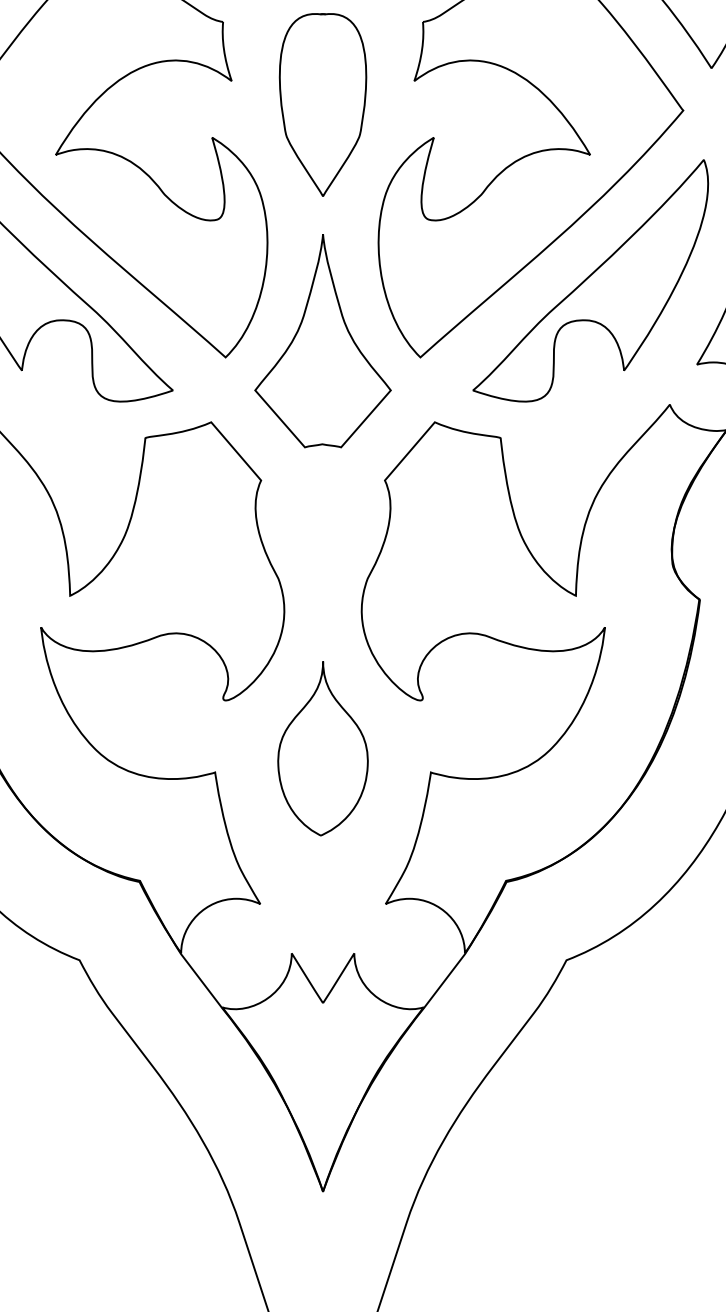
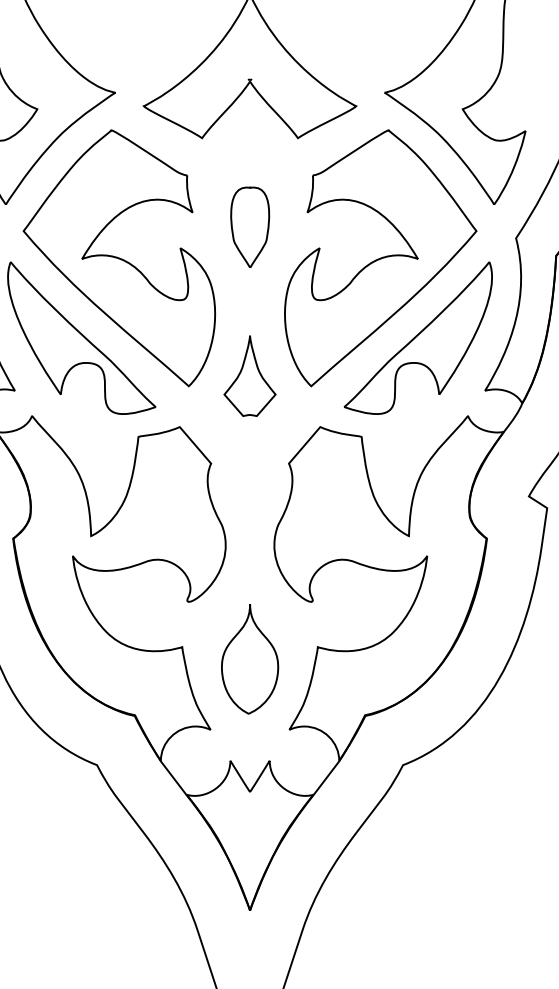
part: (323, 104) -> (250, 227), size x0.7
part: (322, 340) -> (249, 375), size x0.6
part: (323, 749) -> (250, 659), moved

